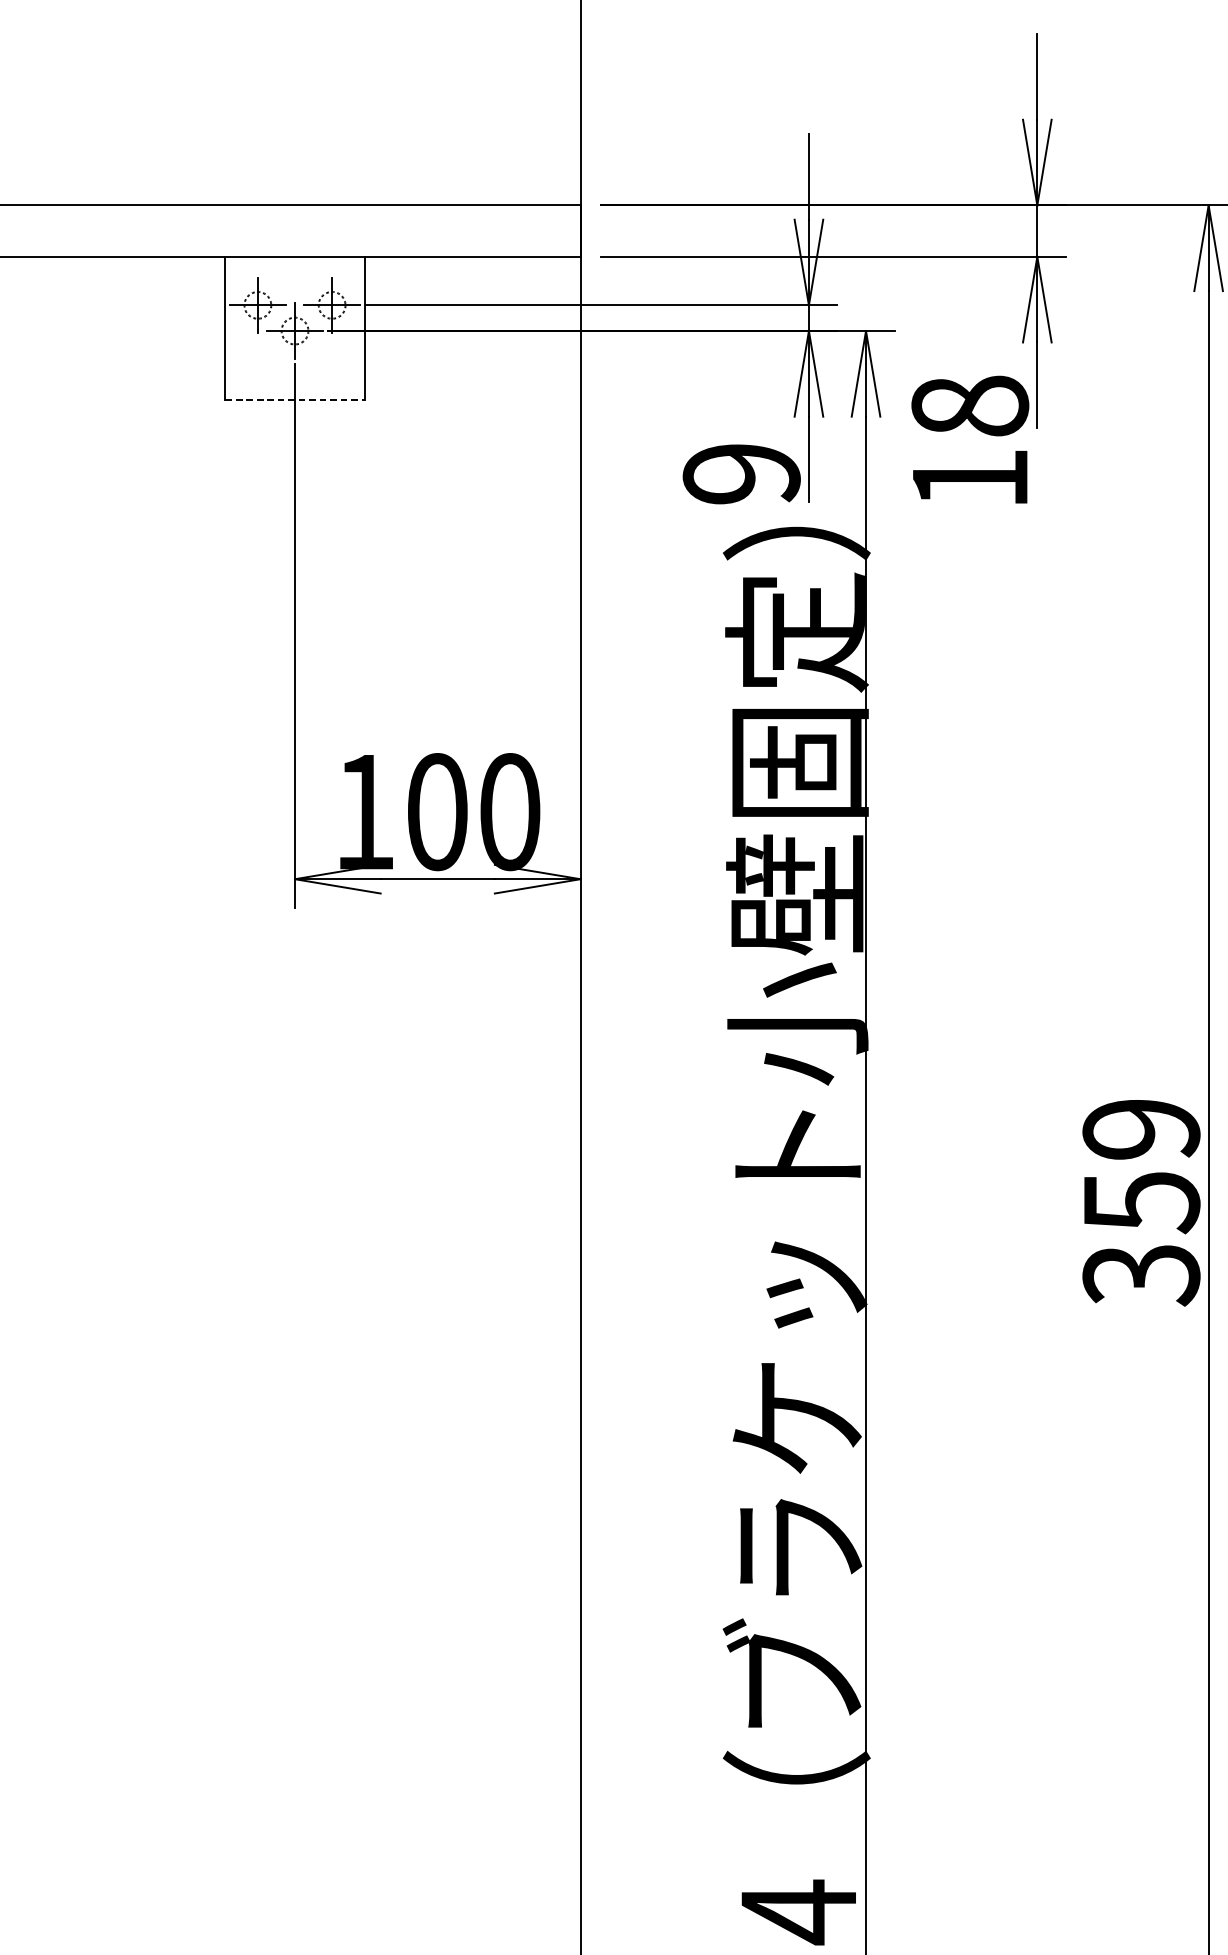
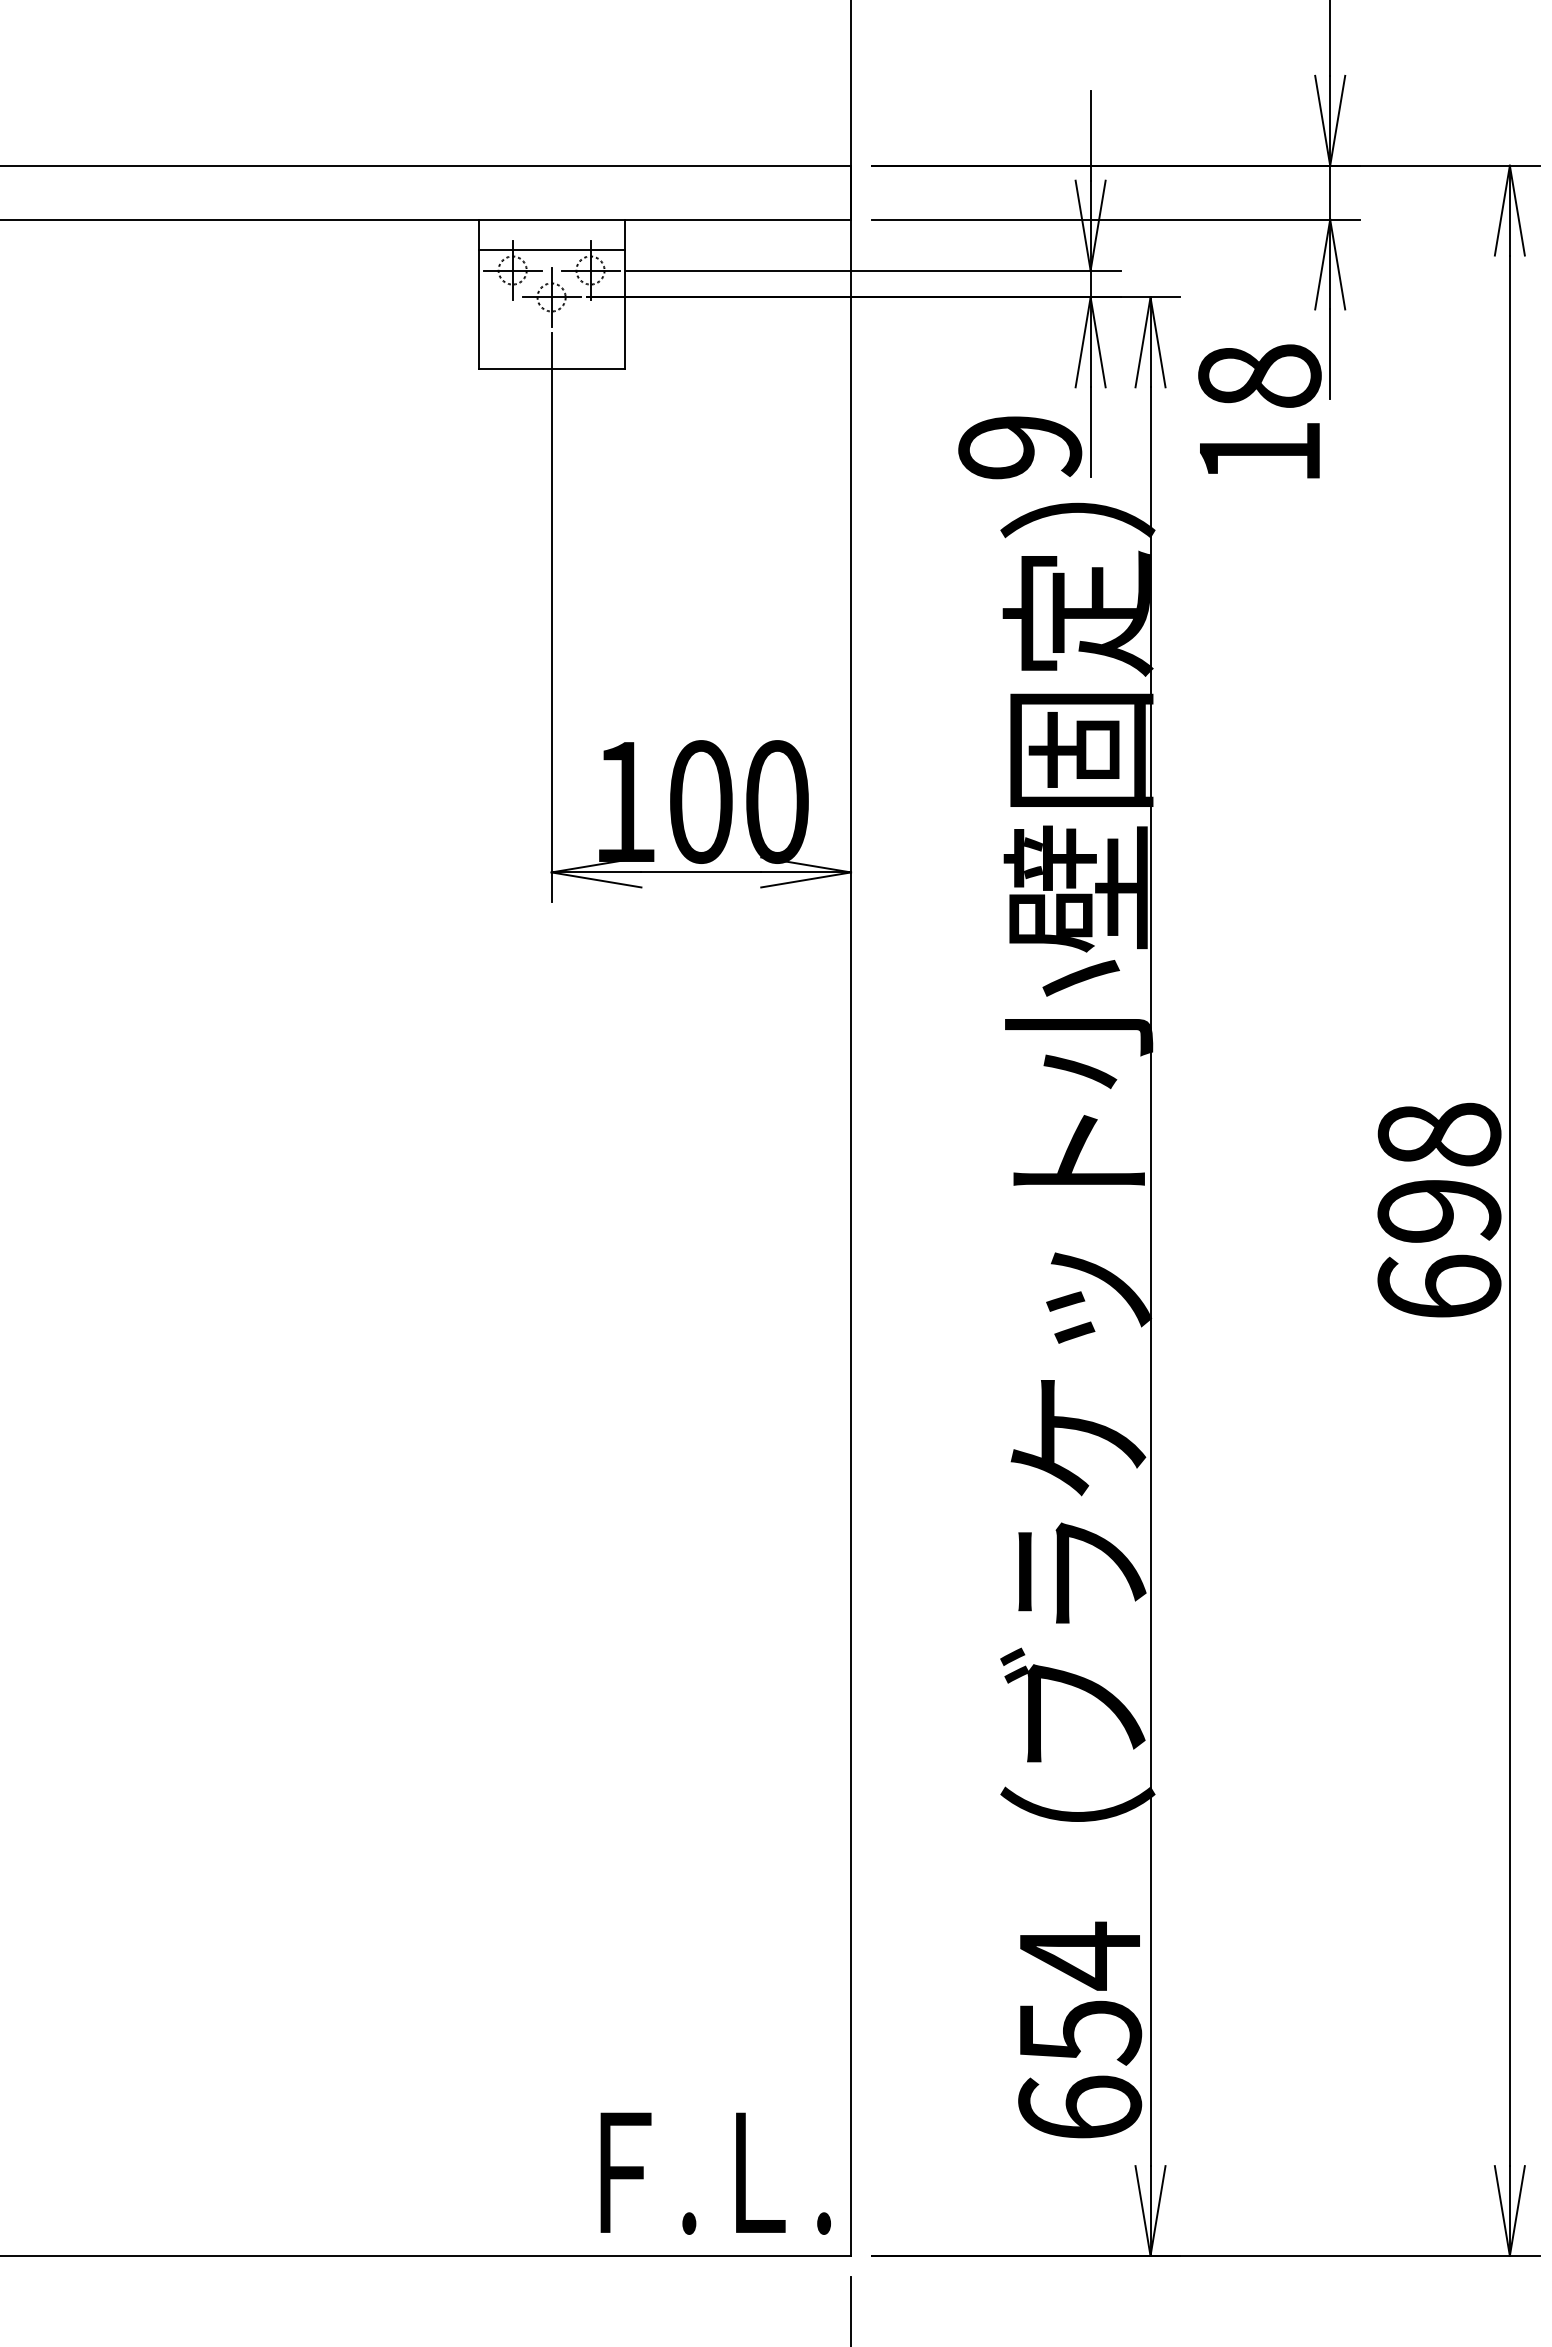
line: (294, 285) -> (551, 249), added
line: (295, 399) -> (552, 369), dashed -> solid
text: (1141, 1202) -> (1439, 1211), 359 -> 698

